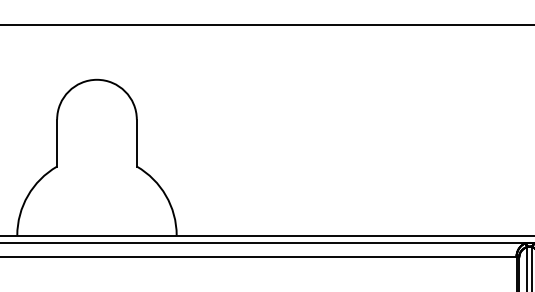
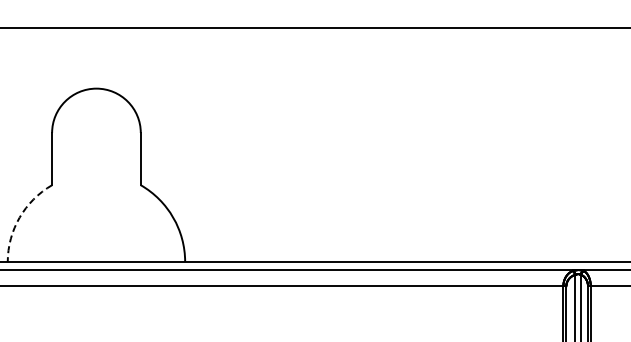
arc: (27, 195) -> (19, 217), solid -> dashed

